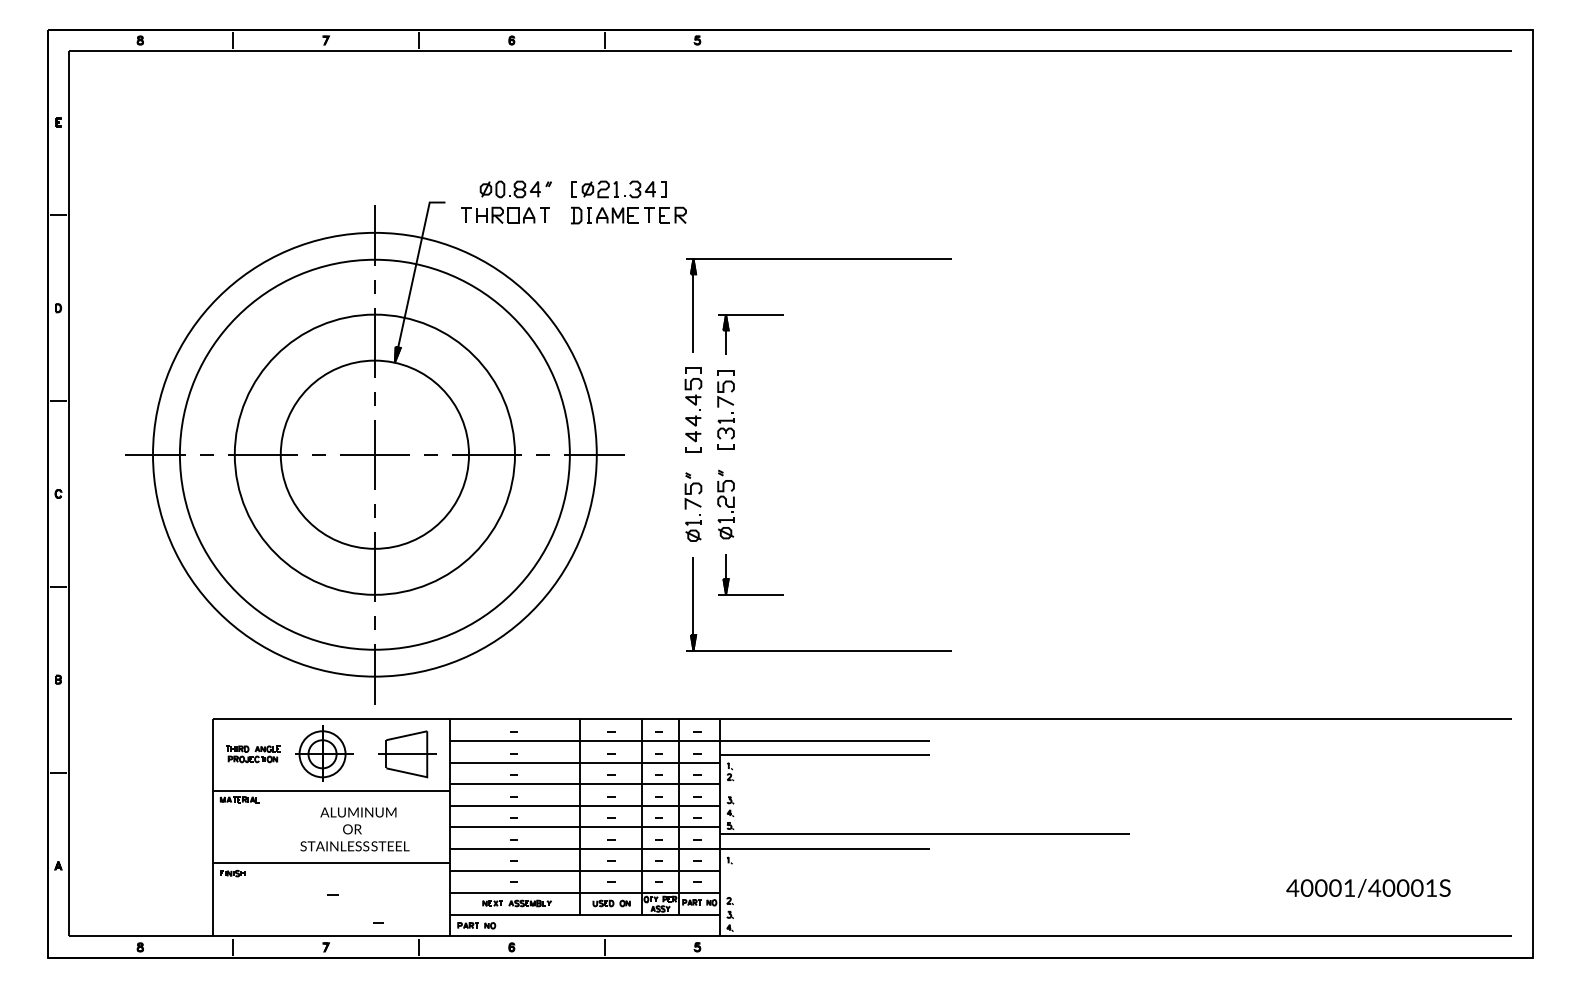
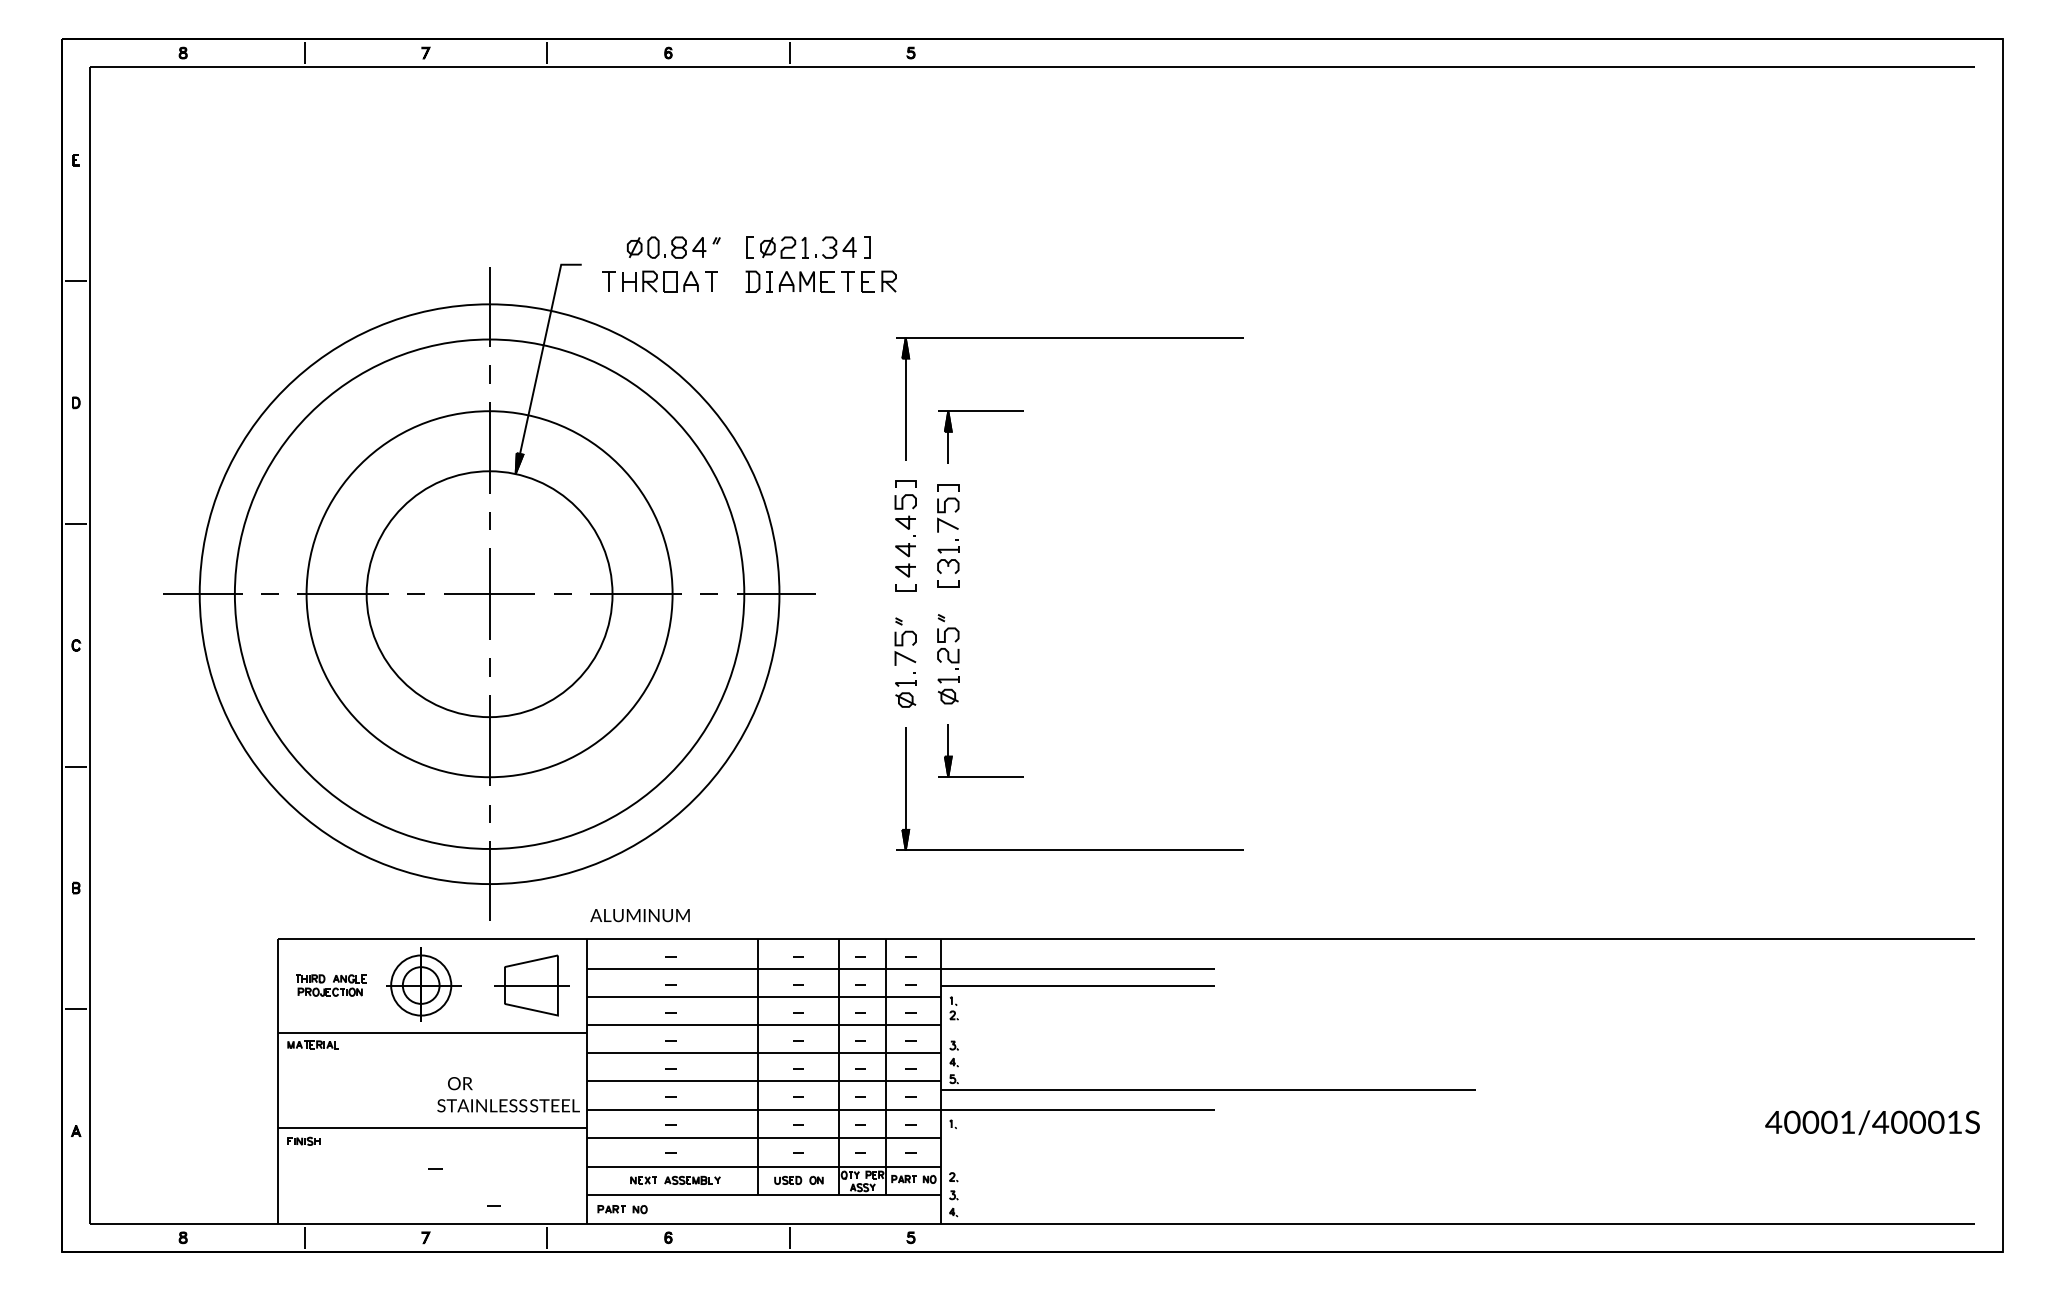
text: (357, 812) -> (639, 915), moved
text: (354, 846) -> (508, 1105), moved
text: (1368, 888) -> (1872, 1122), moved

